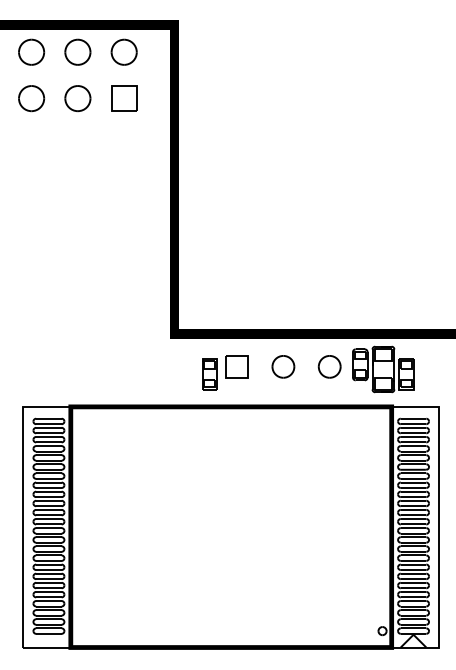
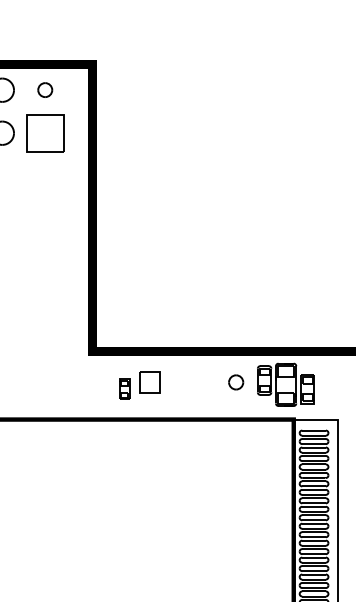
part: (123, 51) -> (44, 89), size x0.6
part: (124, 98) -> (45, 133), size x1.6
part: (283, 366) -> (193, 382), removed
part: (329, 366) -> (236, 382), size x0.7
part: (209, 374) -> (124, 389), size x0.7

